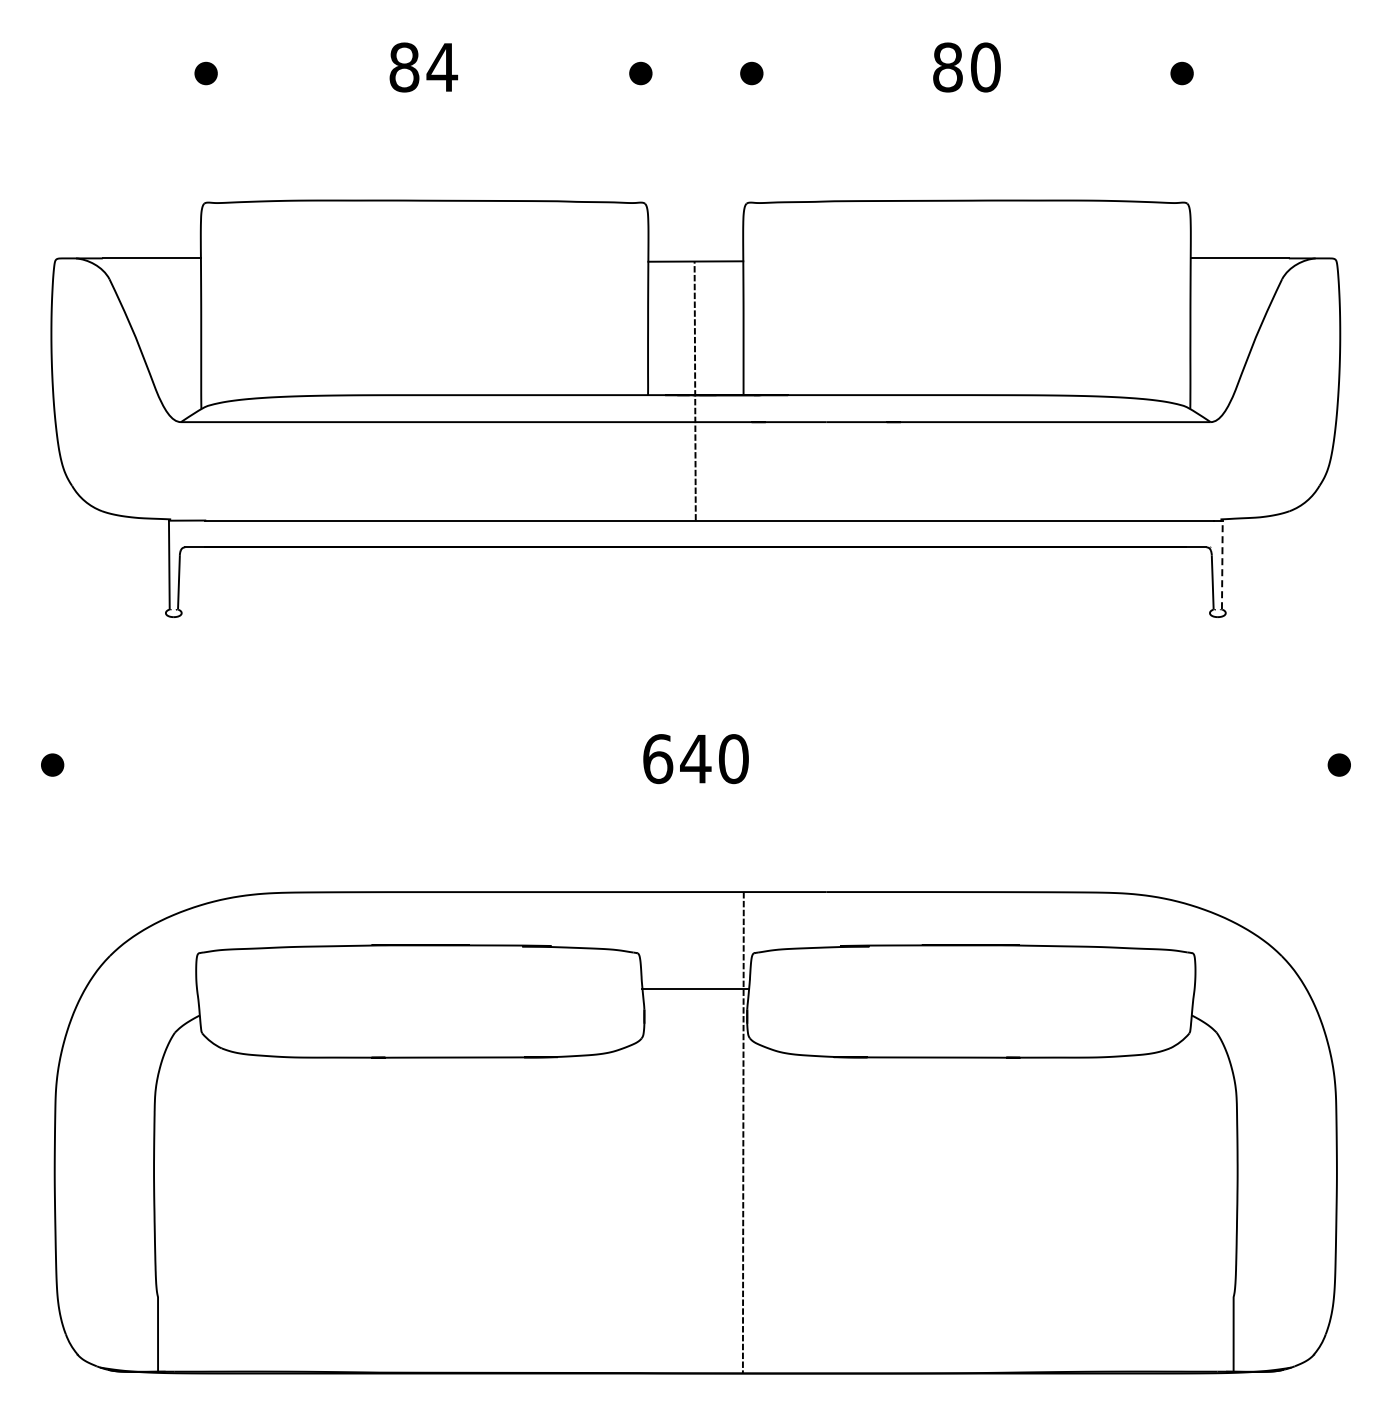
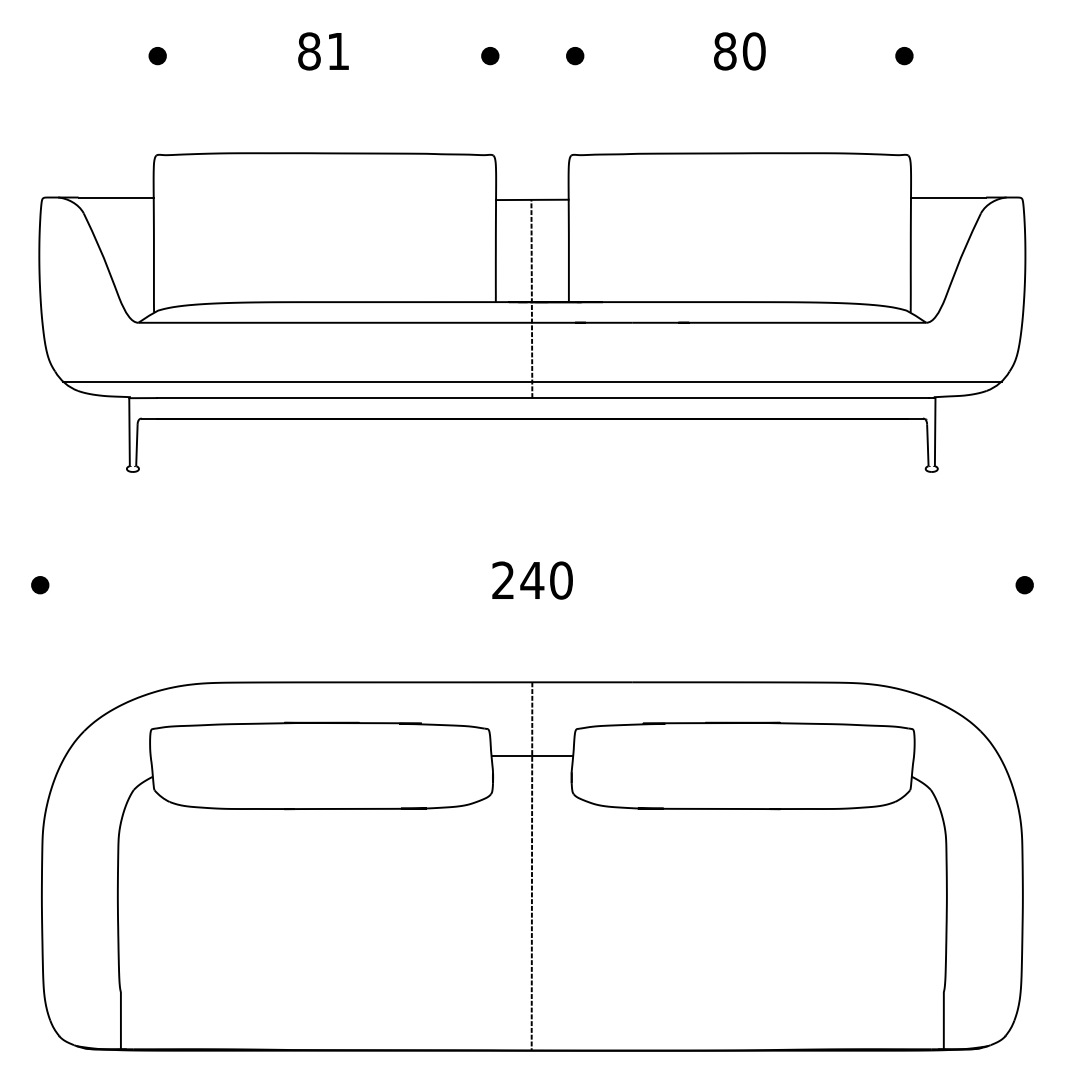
text: (442, 67) -> (338, 51), 84 -> 81
line: (695, 499) -> (532, 381), added
line: (1222, 564) -> (935, 431), dashed -> solid
text: (658, 759) -> (503, 580), 640 -> 240
line: (742, 1132) -> (531, 866), moved

